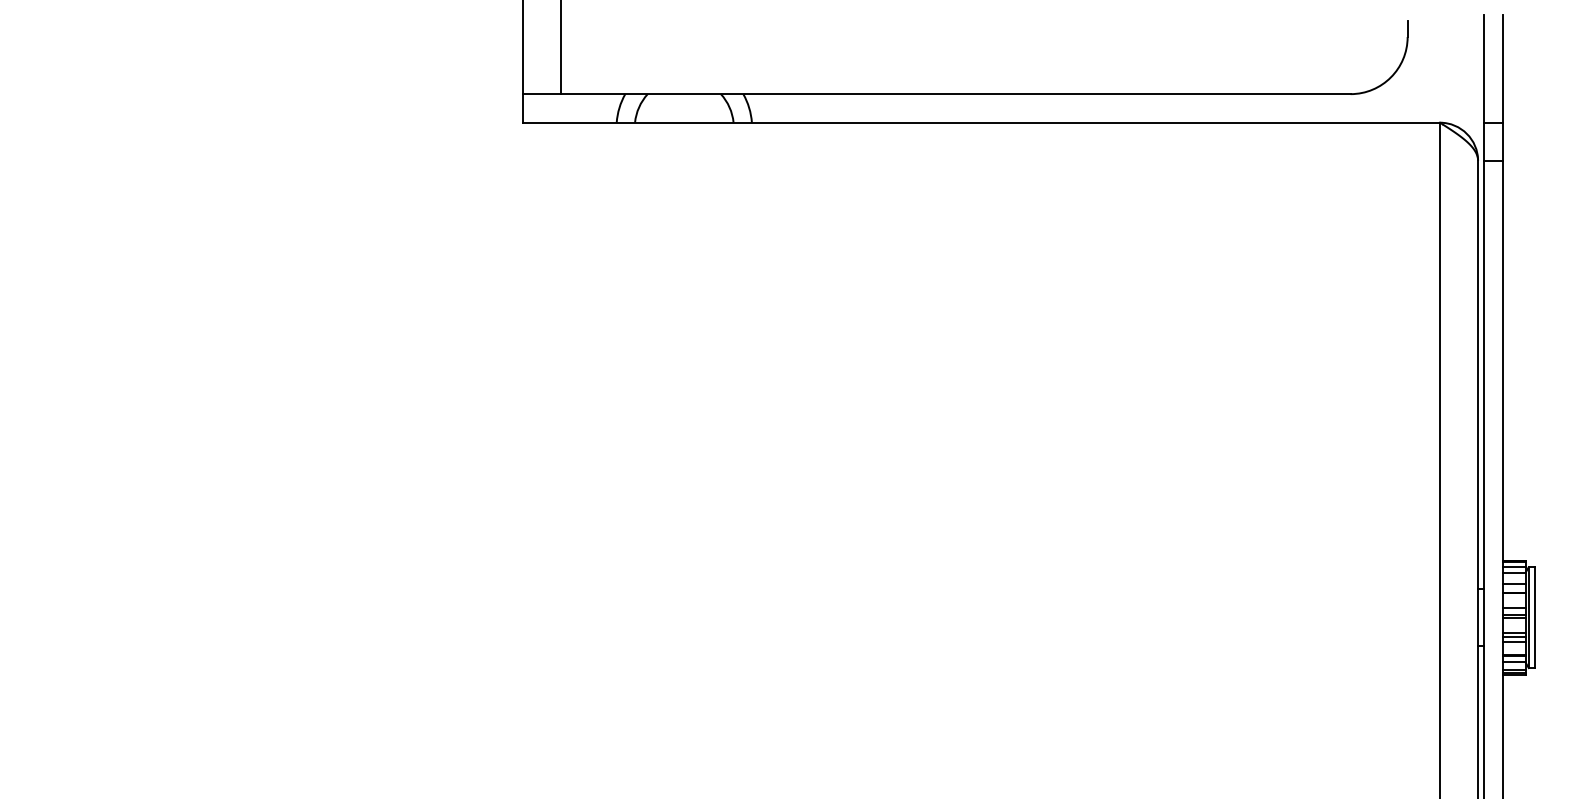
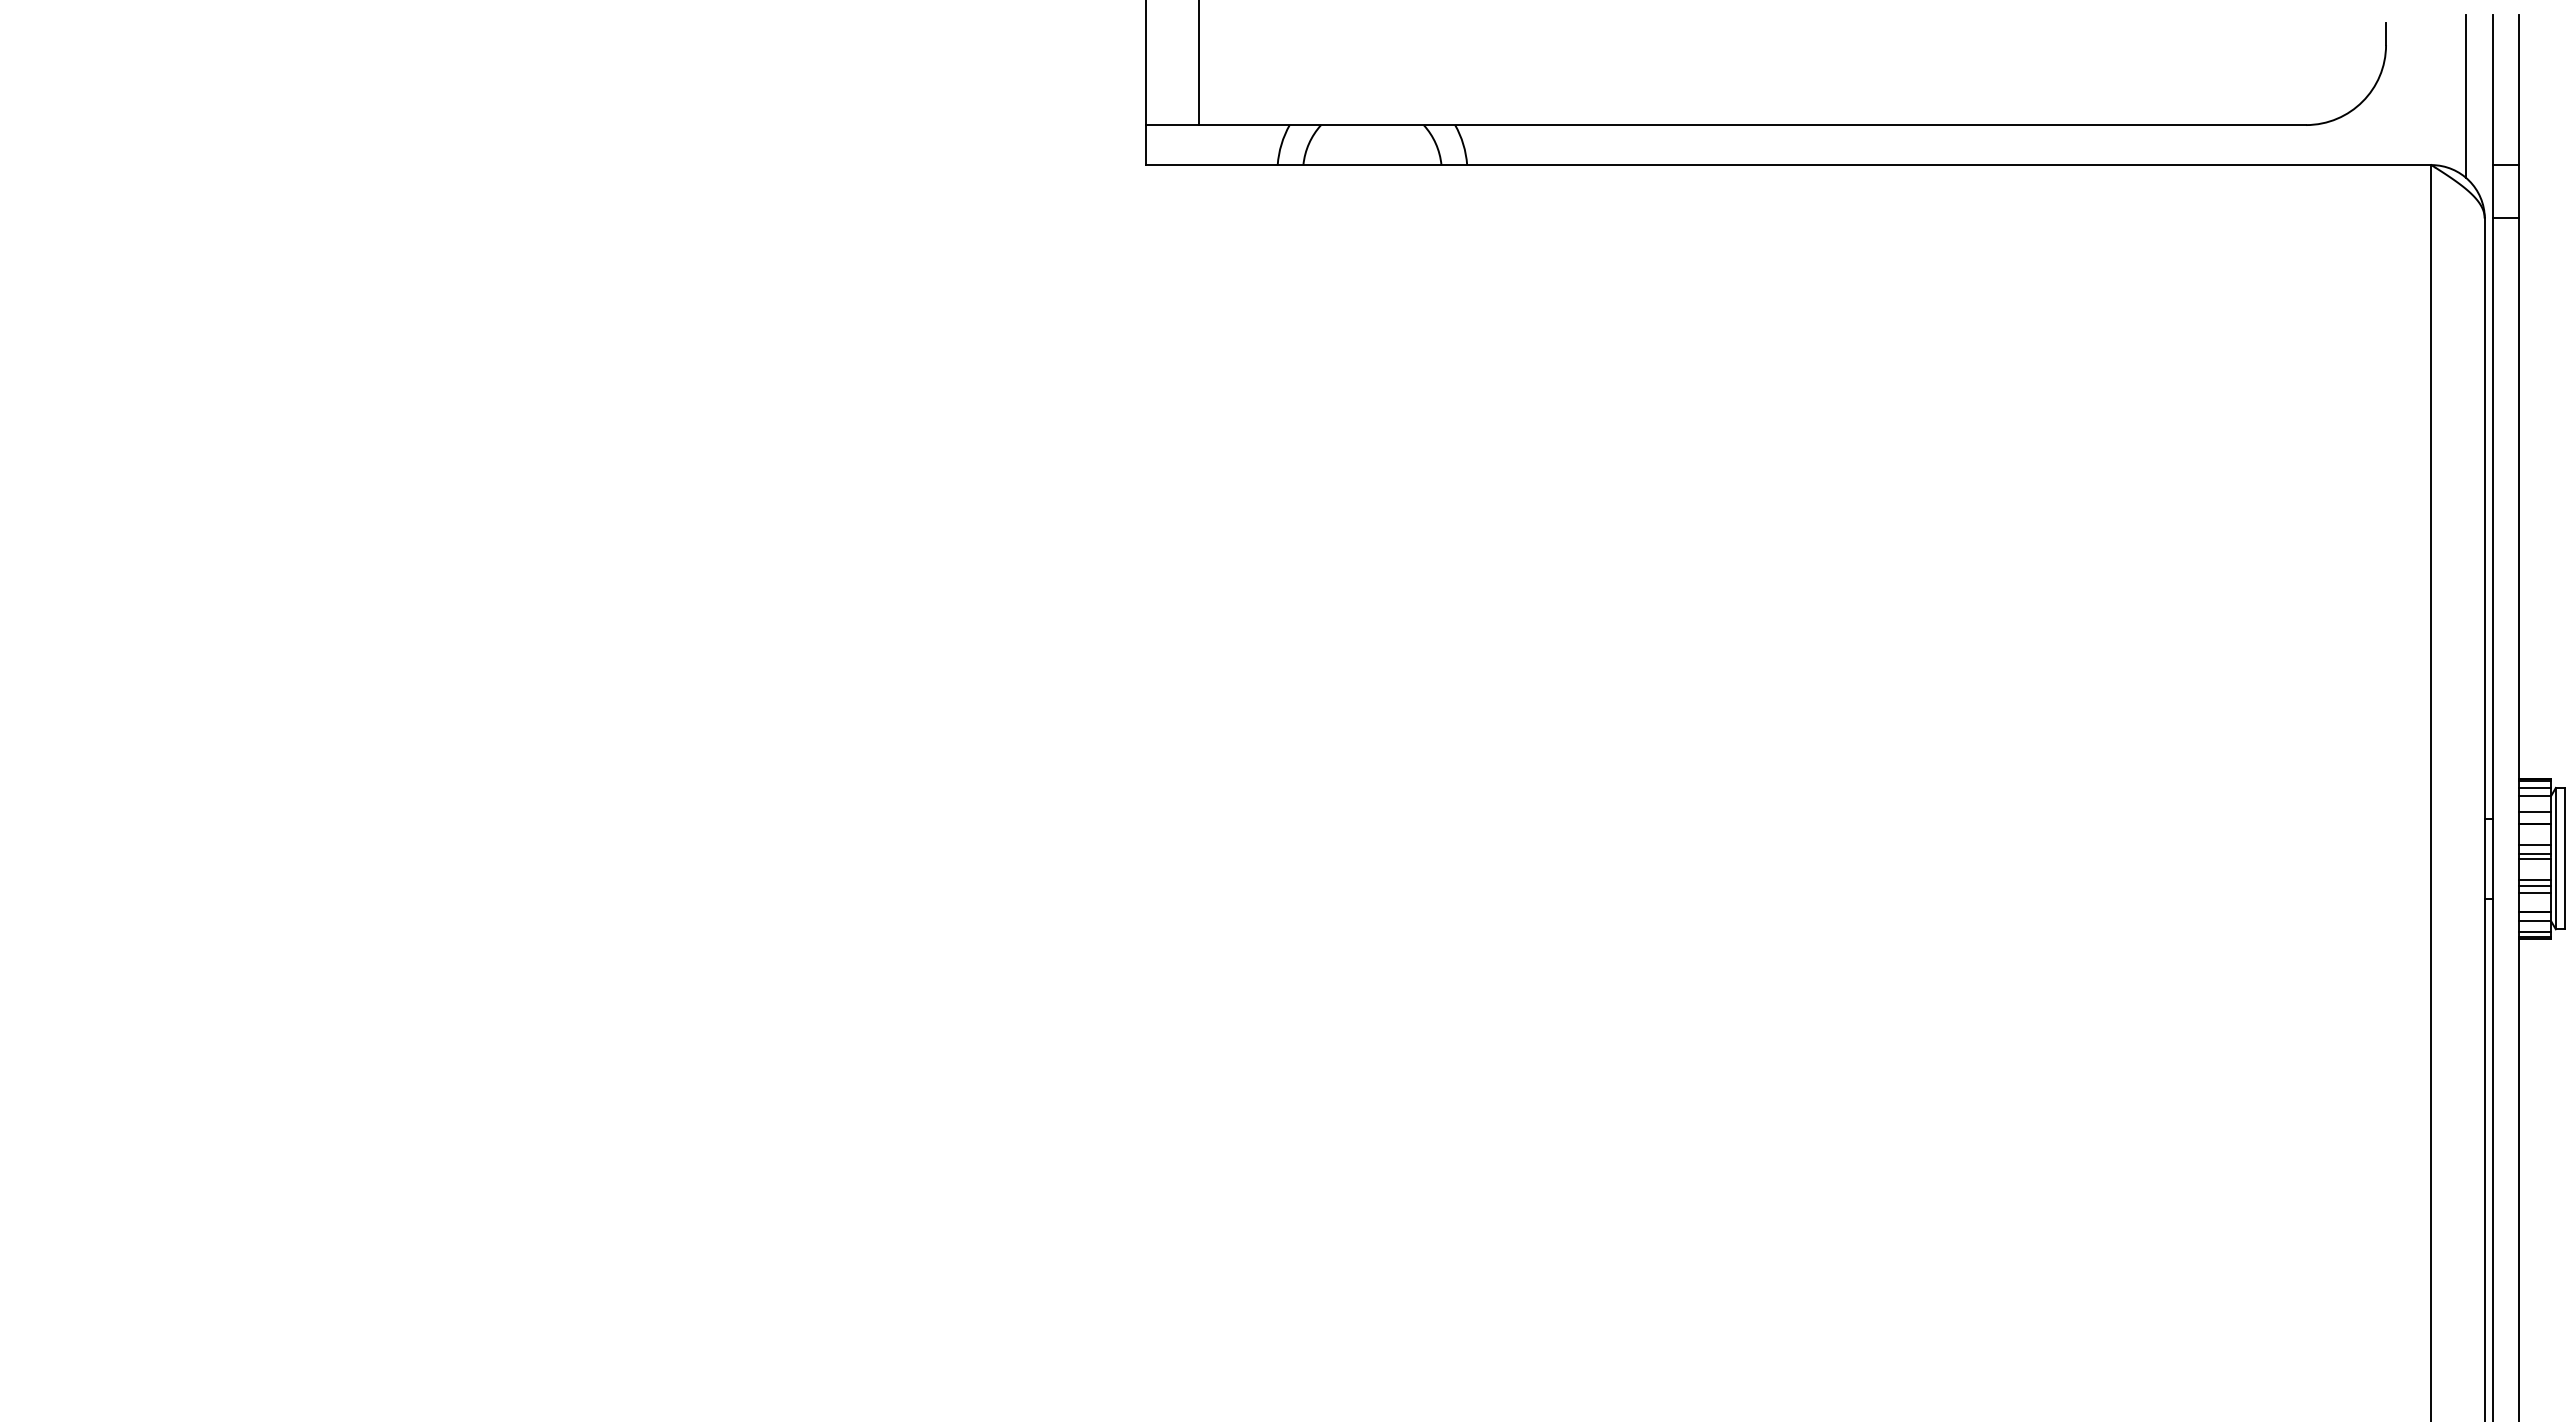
line: (1465, 73) -> (2466, 95), added

